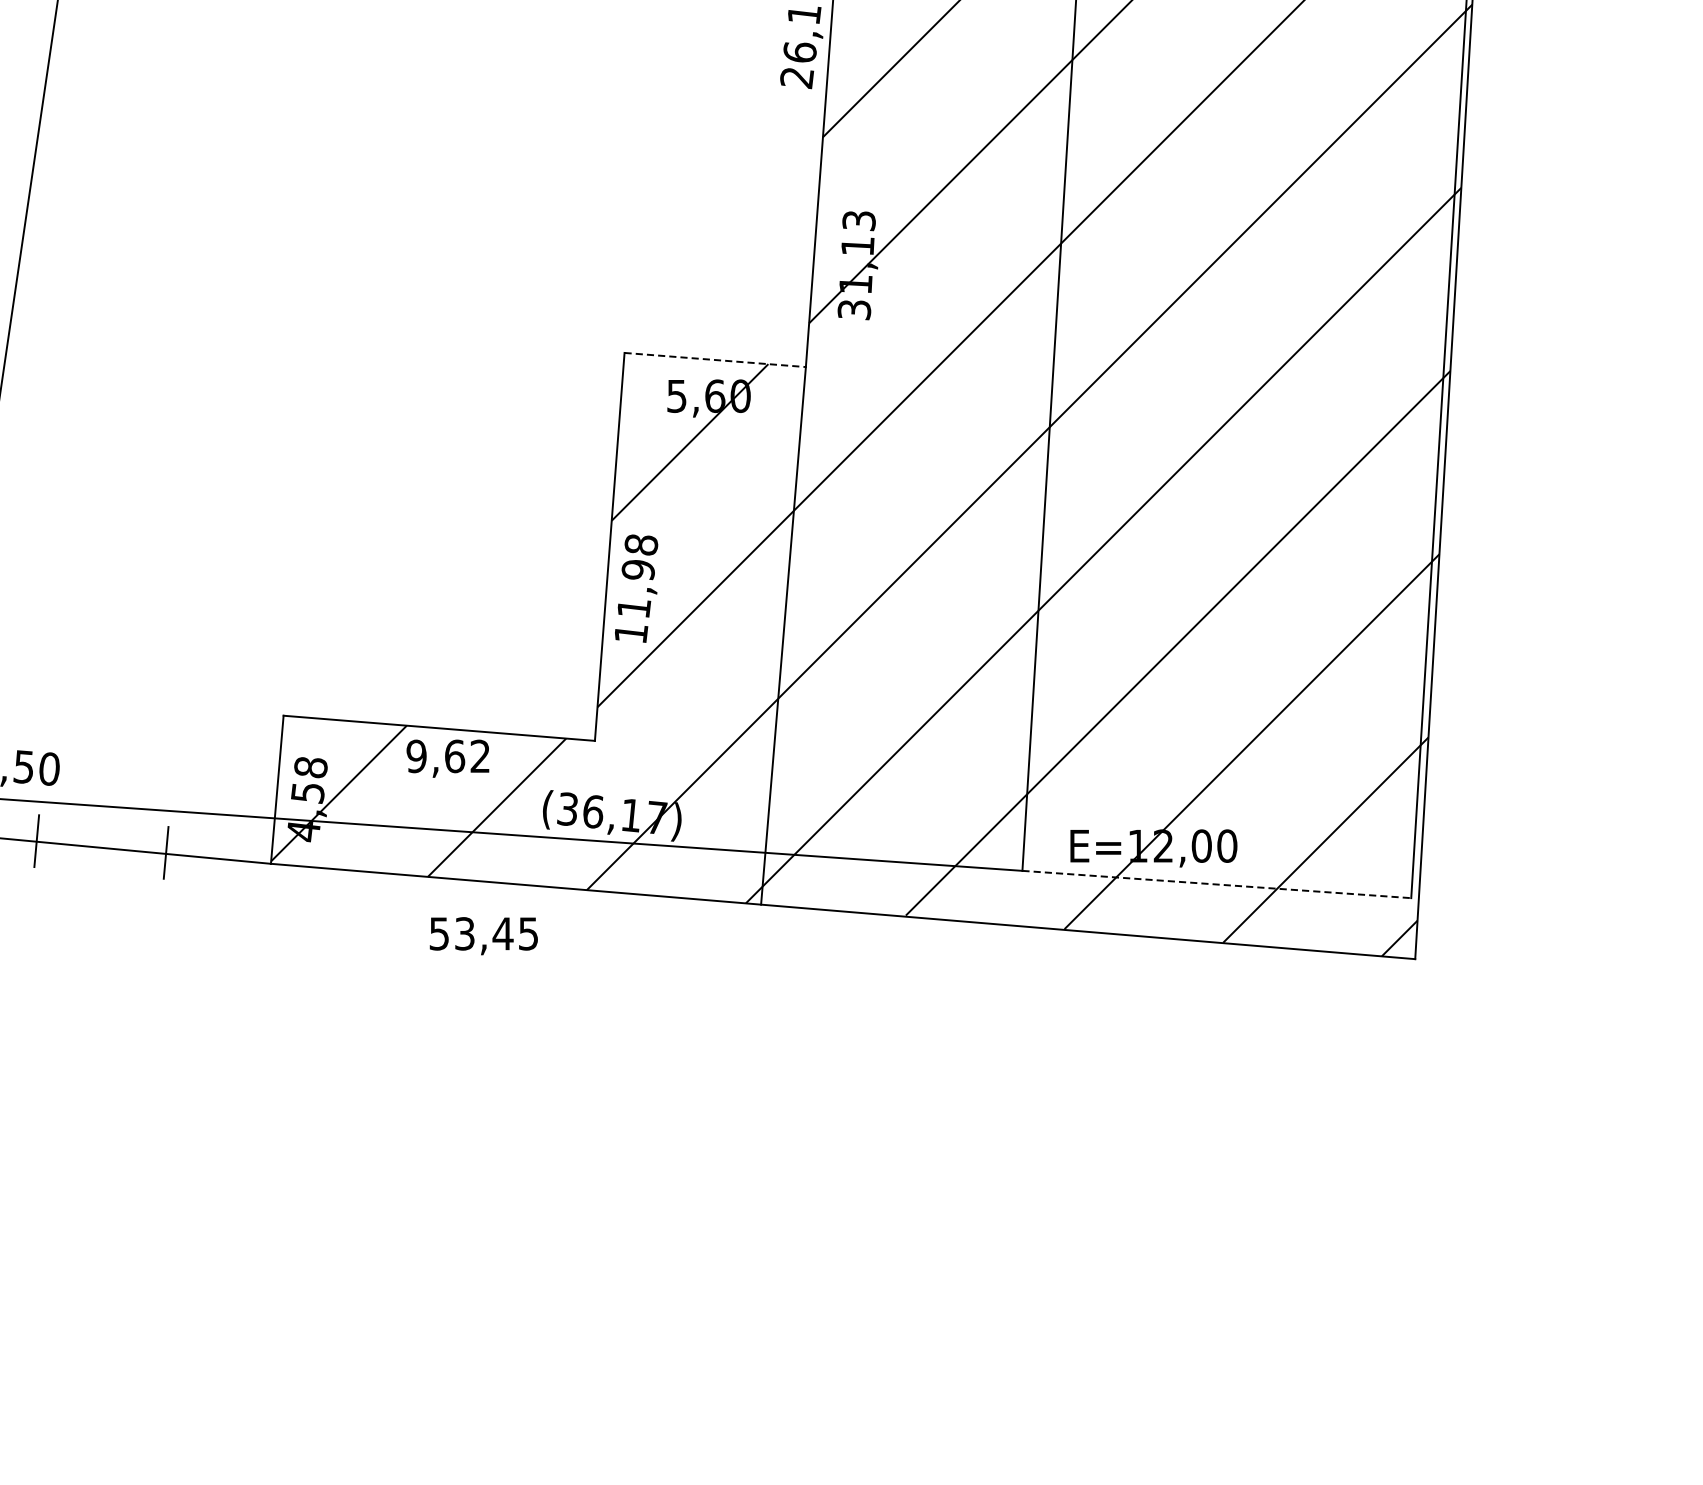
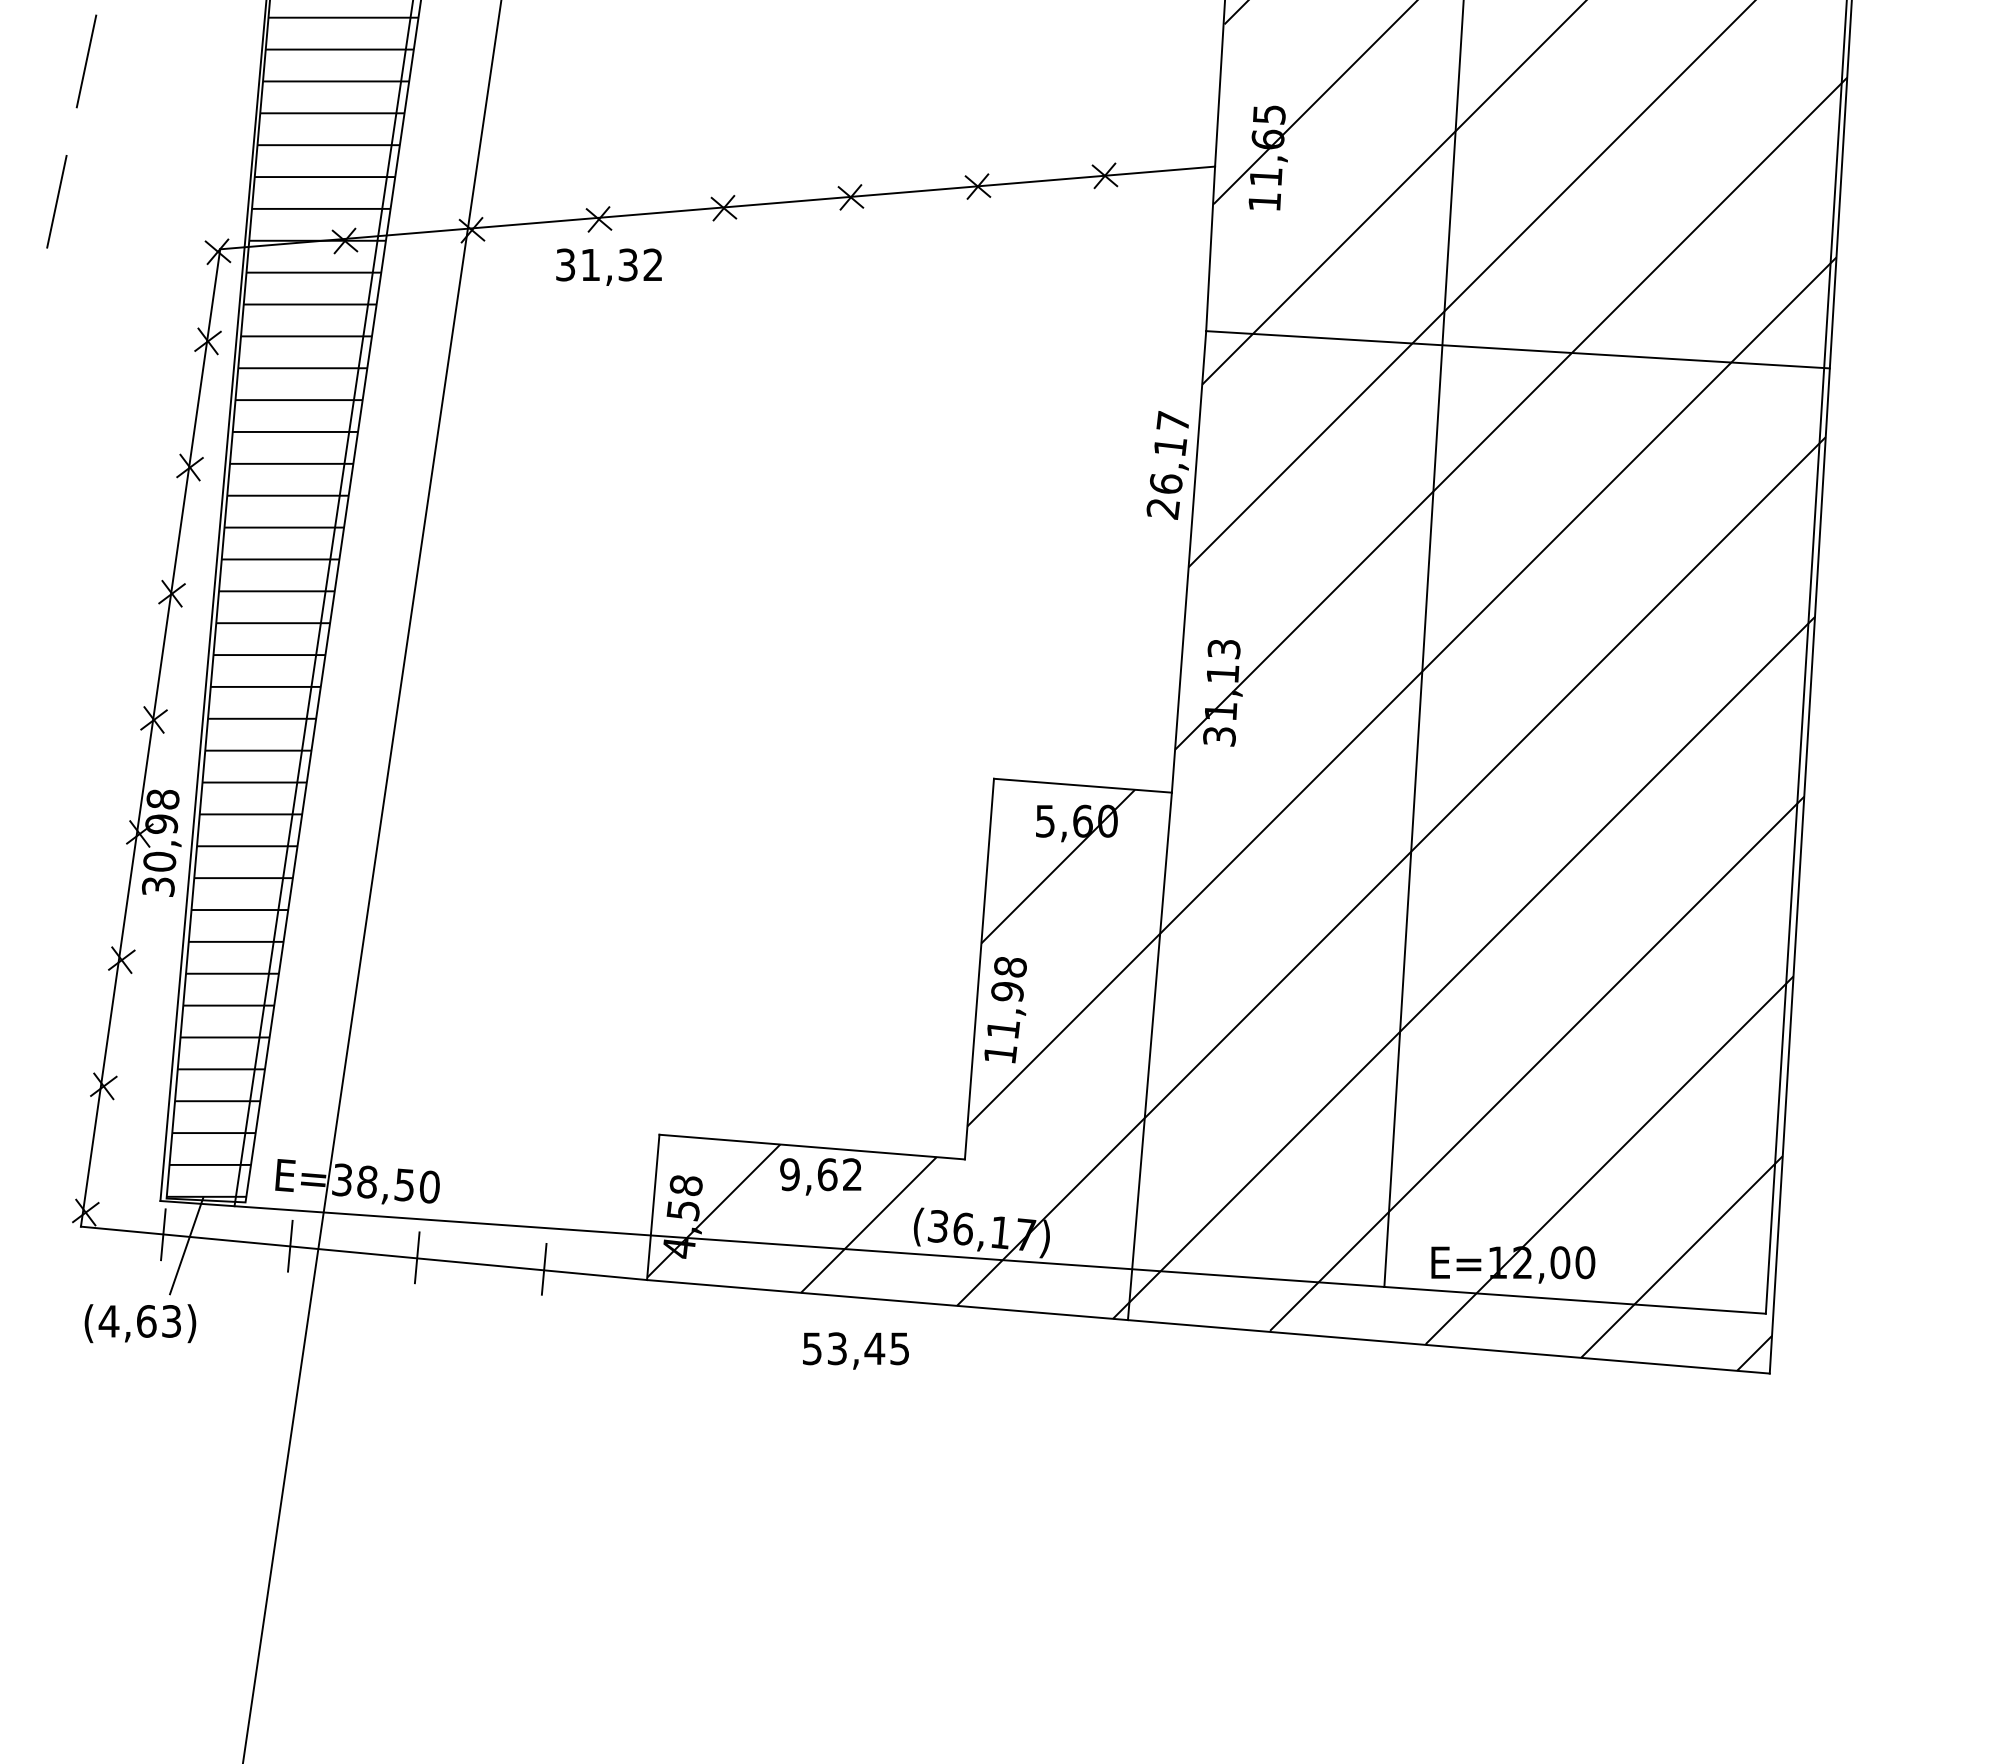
line: (715, 359) -> (1083, 785), dashed -> solid
line: (1217, 884) -> (1575, 1300), dashed -> solid

